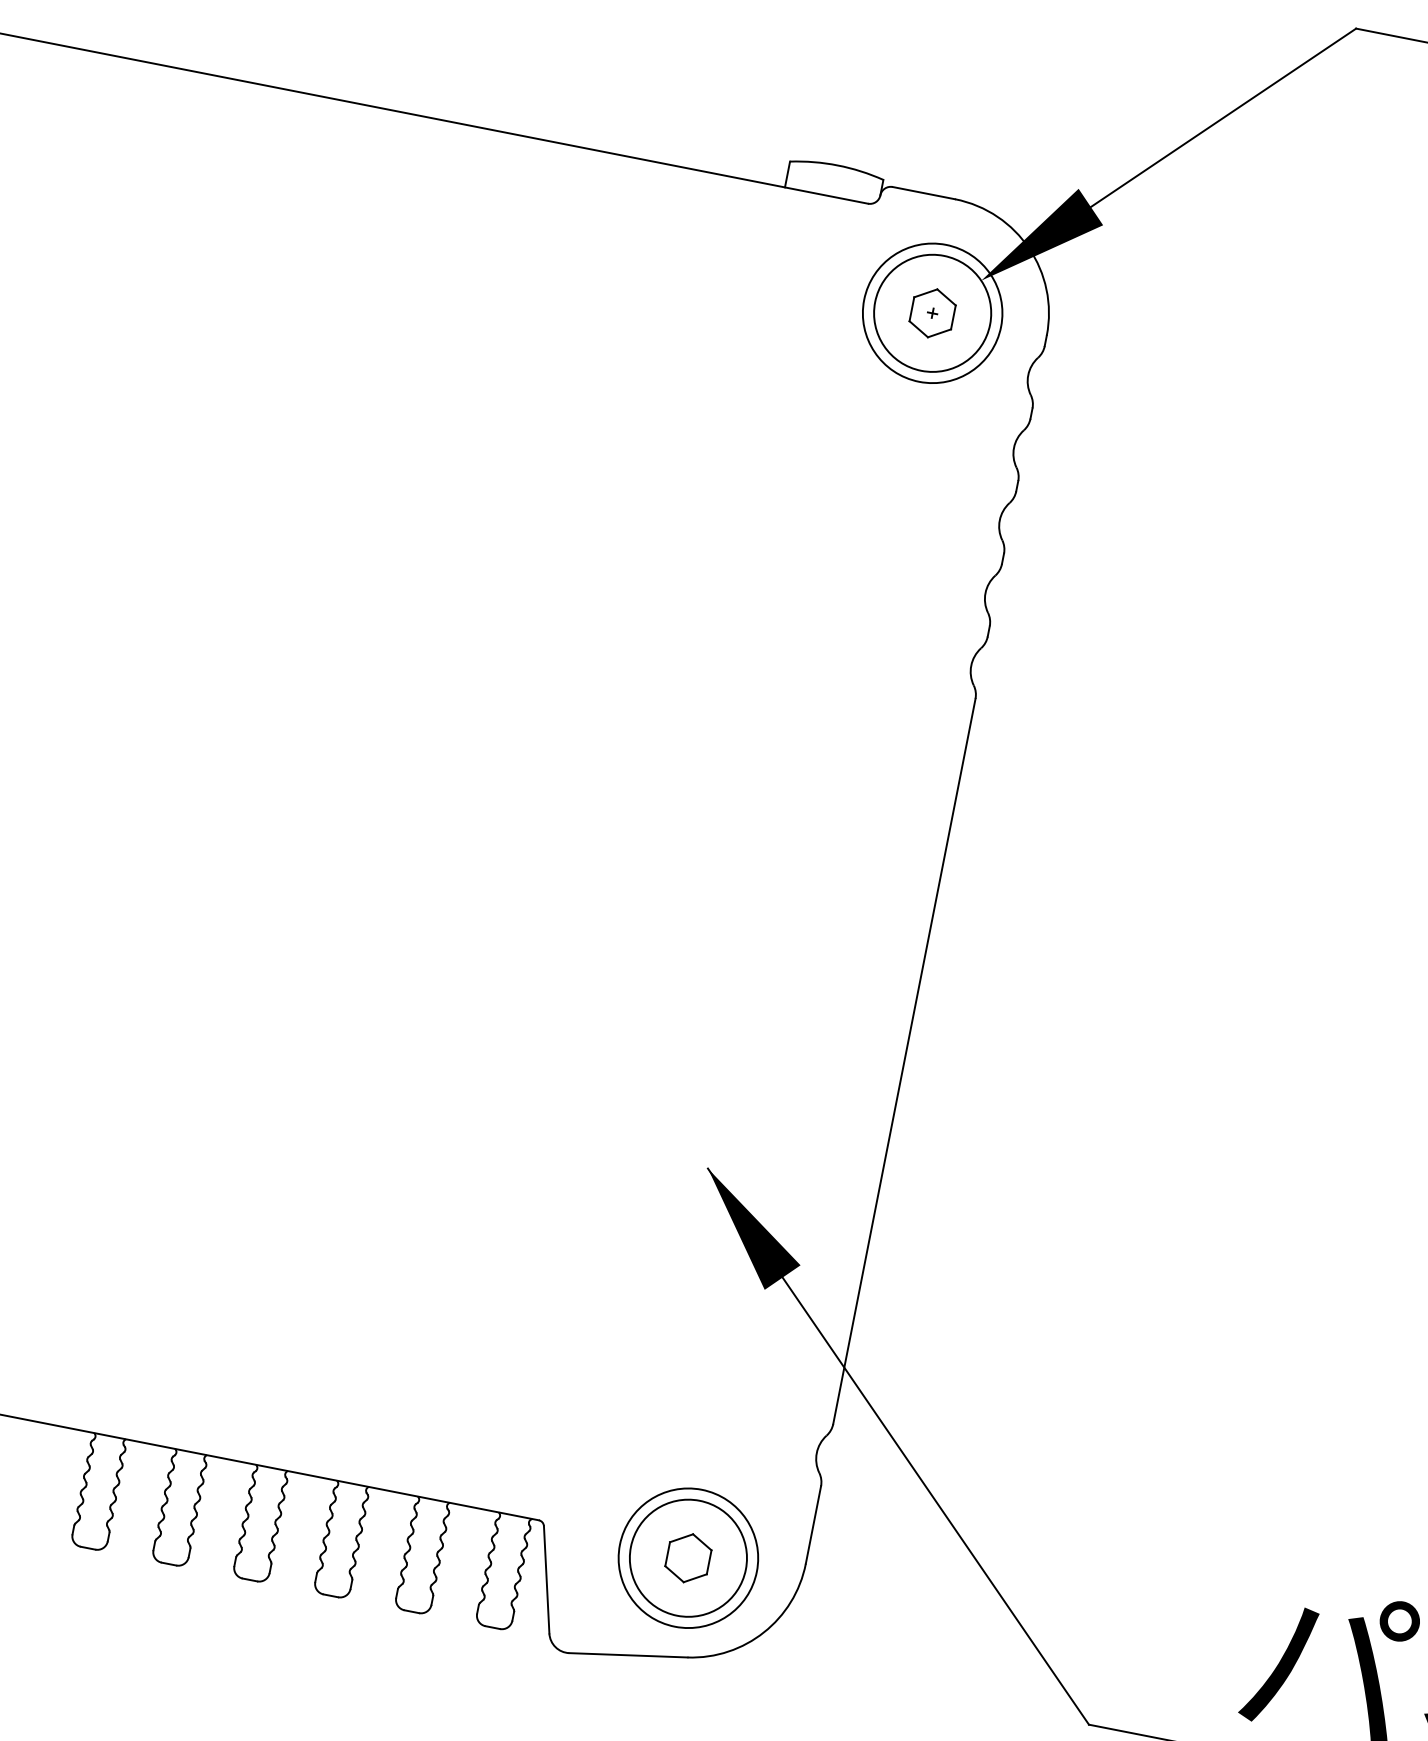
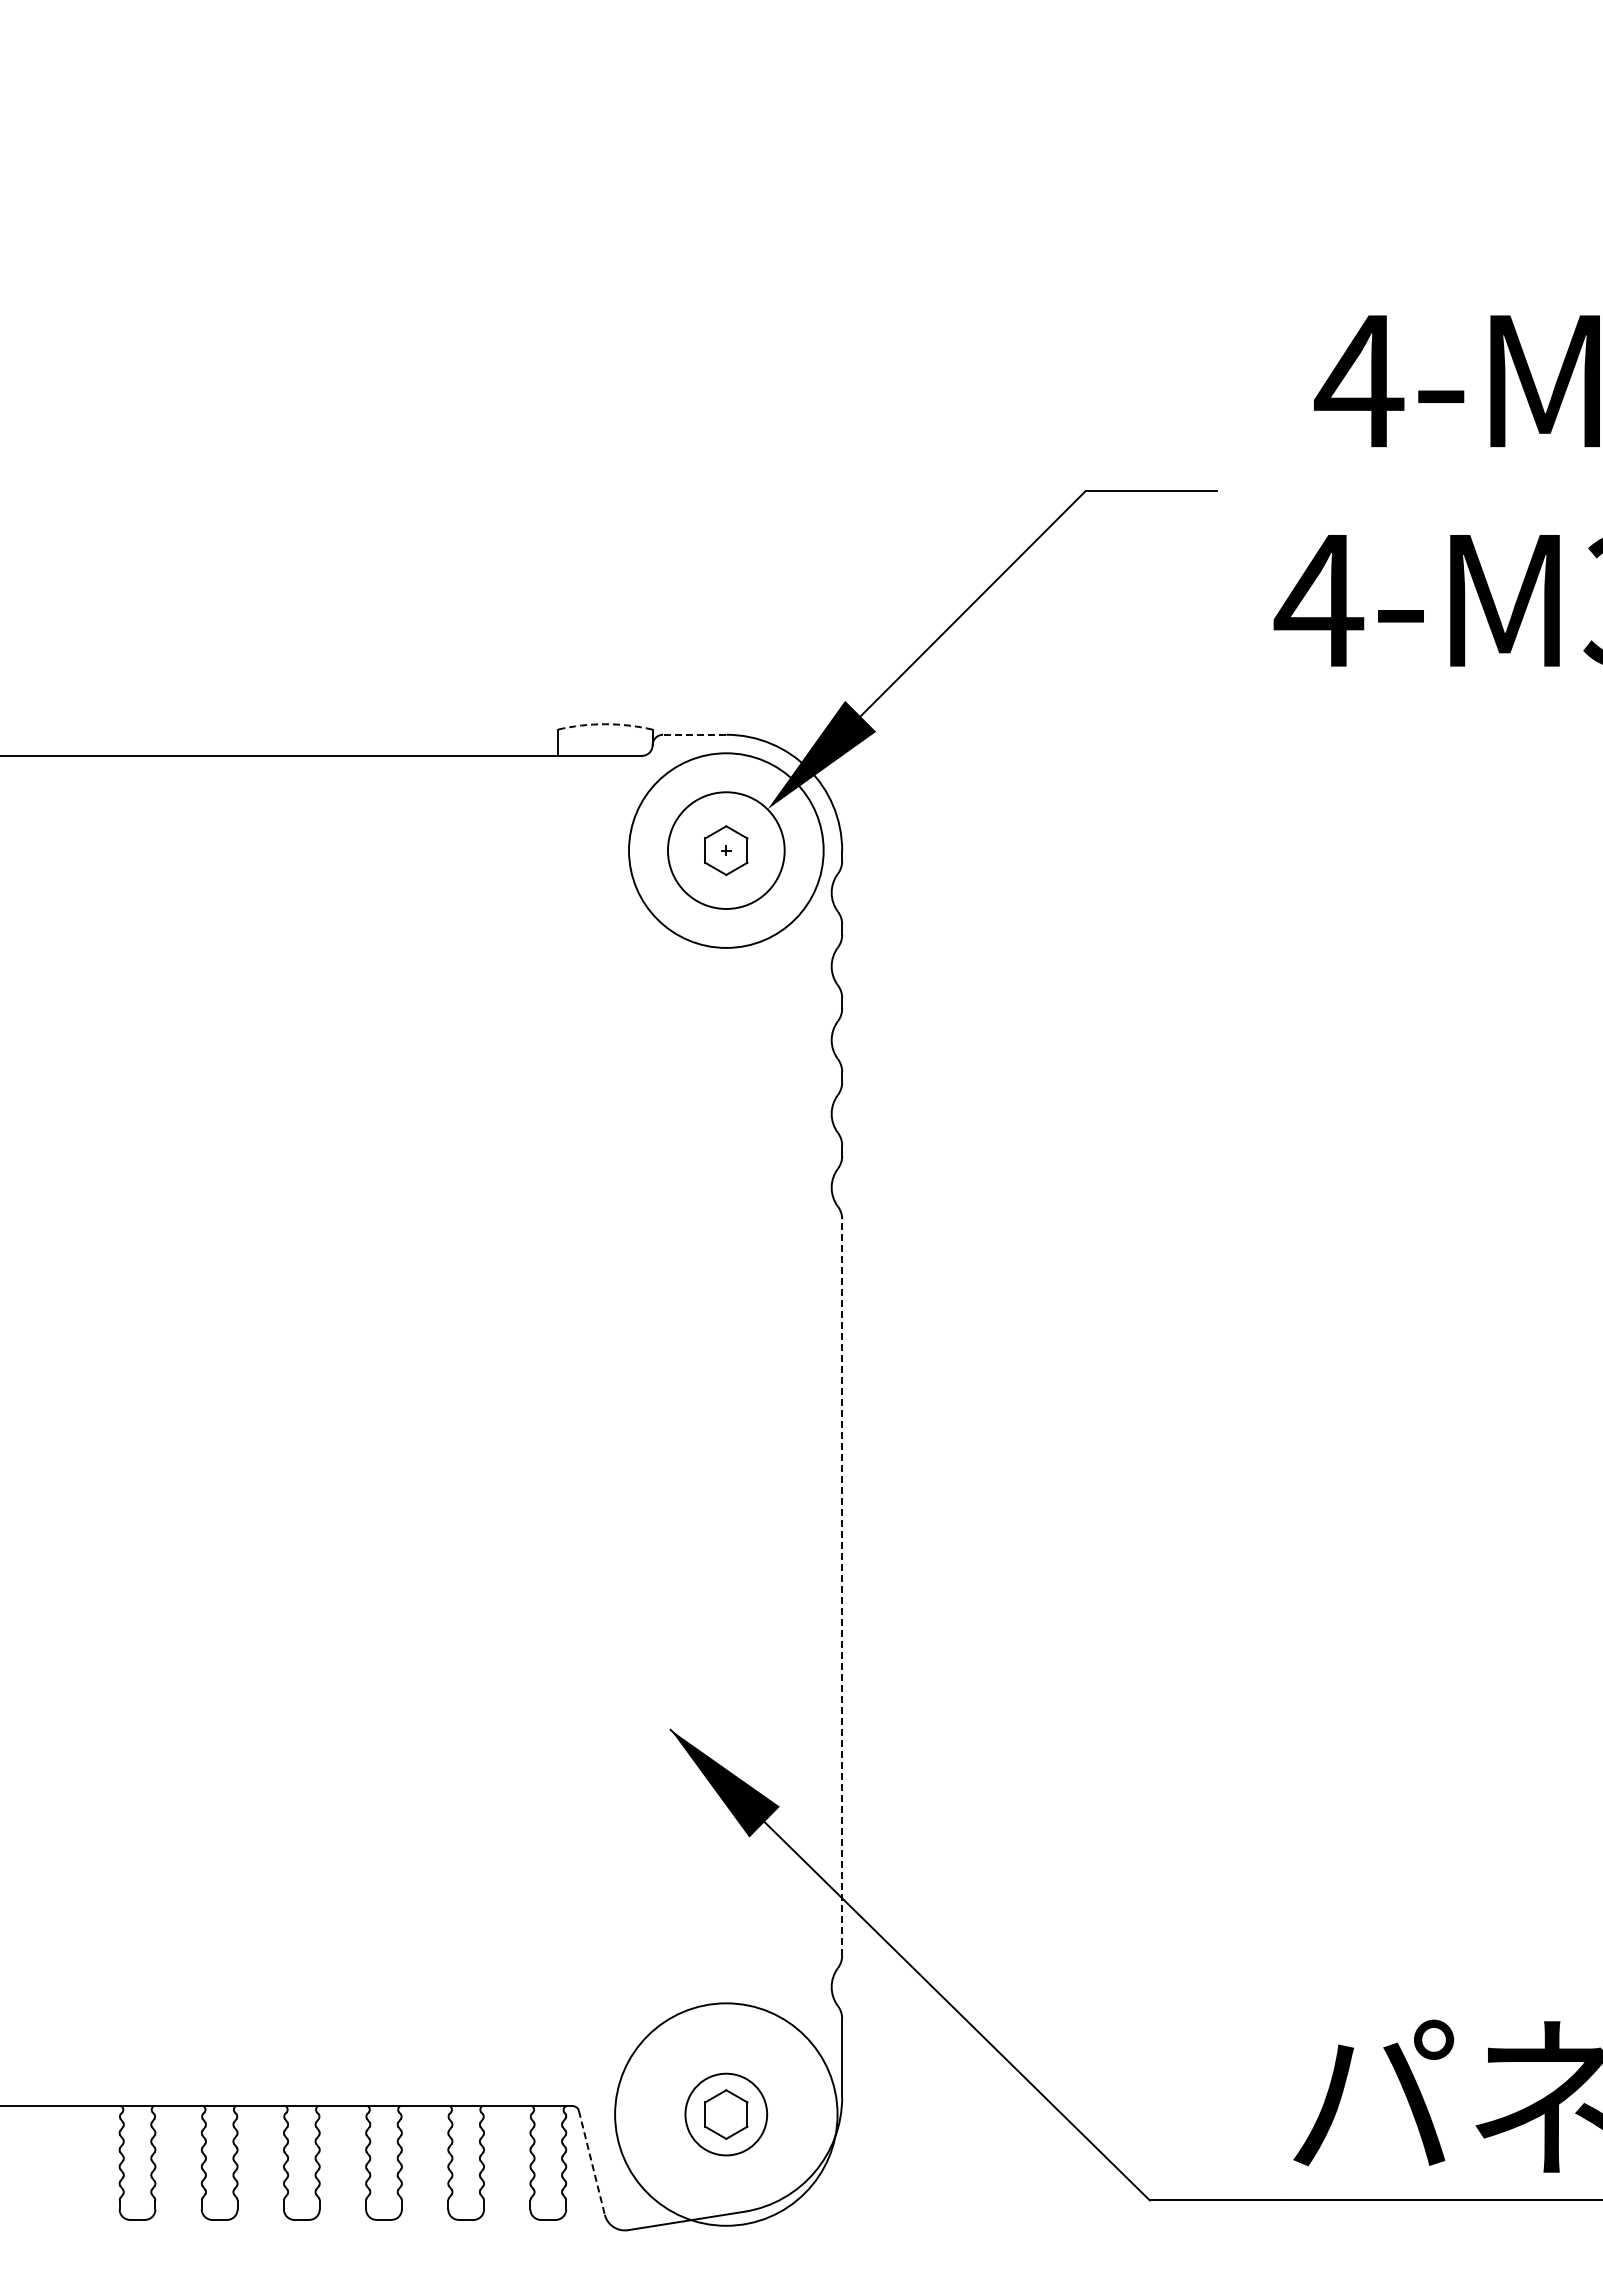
arc: (838, 165) -> (605, 724), solid -> dashed
line: (923, 192) -> (694, 734), solid -> dashed
circle: (931, 313) -> (725, 850), size x1.4
line: (904, 1060) -> (842, 1586), solid -> dashed
circle: (687, 1558) -> (725, 2114), size x0.7
circle: (687, 1558) -> (725, 2114), size x1.6
line: (546, 1579) -> (591, 2162), solid -> dashed

